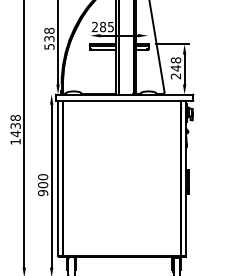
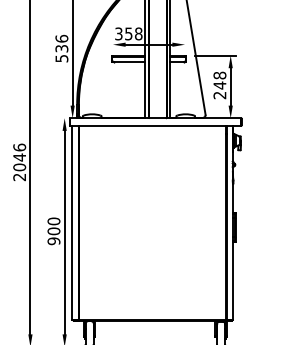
text: (103, 26) -> (129, 33), 285 -> 358
text: (49, 30) -> (61, 38), 538 -> 536
text: (15, 129) -> (19, 161), 1438 -> 2046

